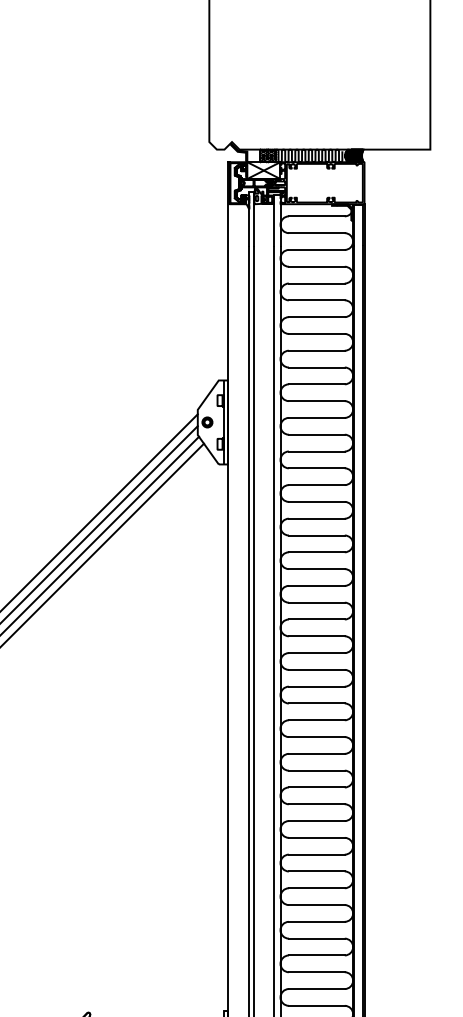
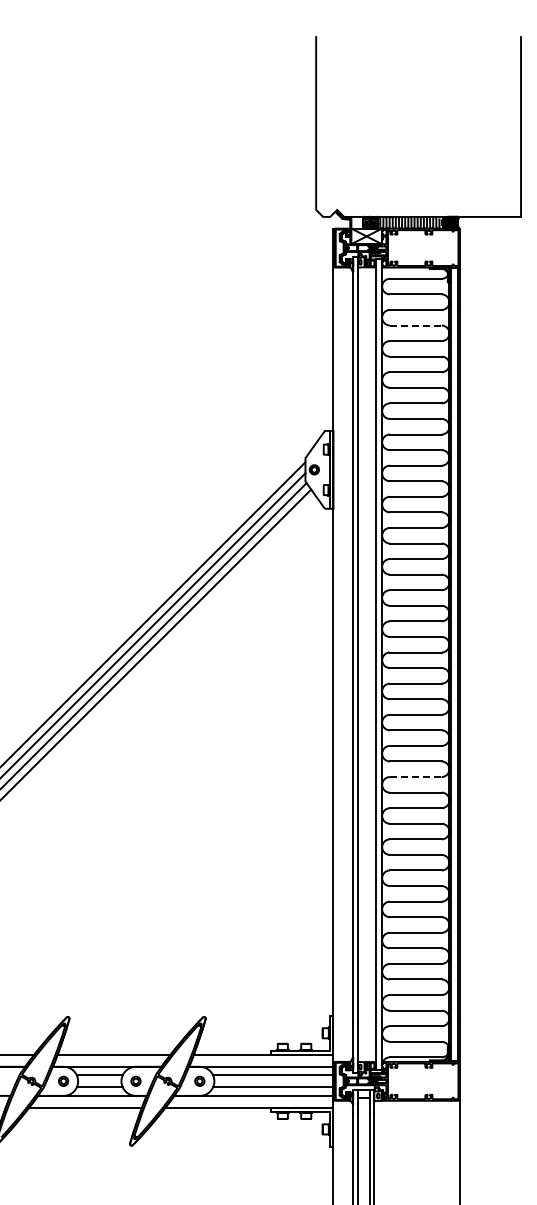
line: (316, 266) -> (415, 325), solid -> dashed
line: (316, 754) -> (415, 777), solid -> dashed

